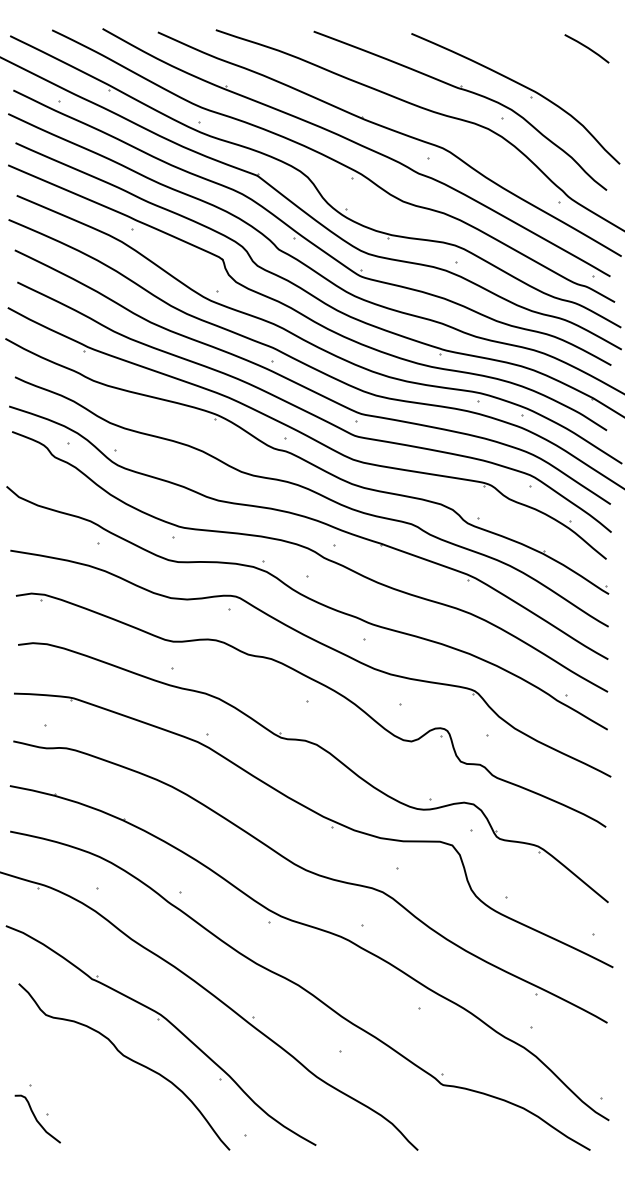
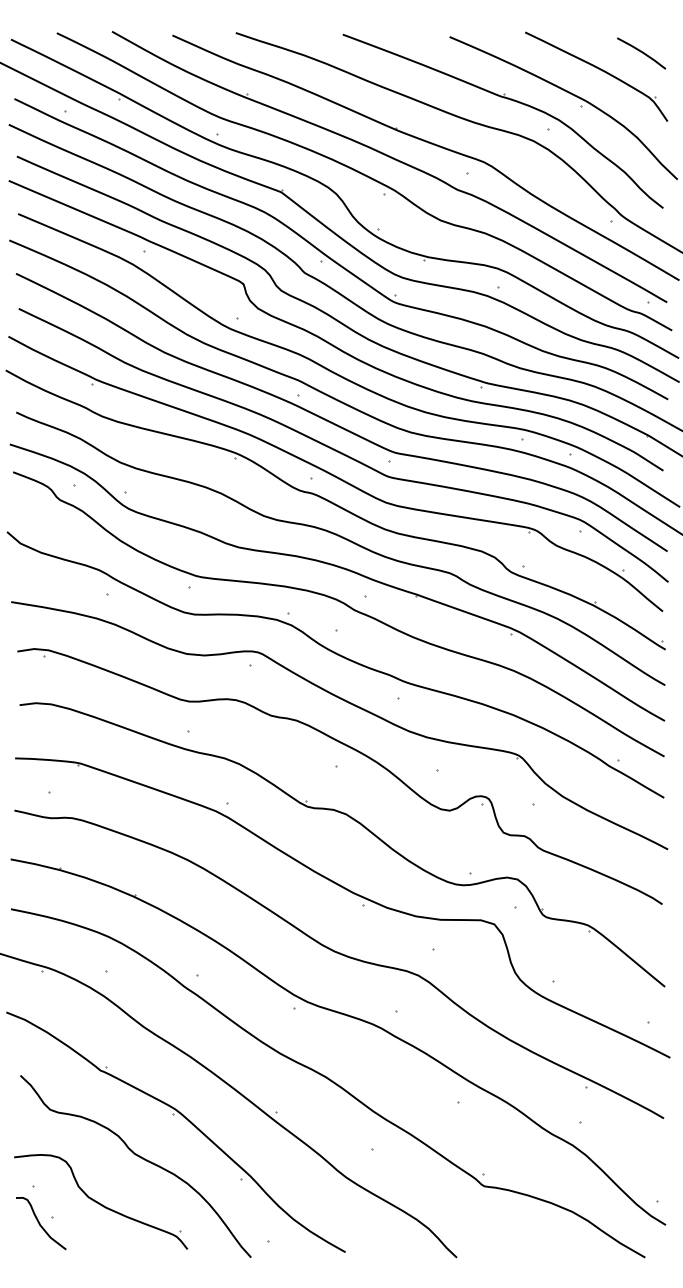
part: (549, 64) -> (600, 70), added
part: (92, 1098) -> (100, 1200), added

